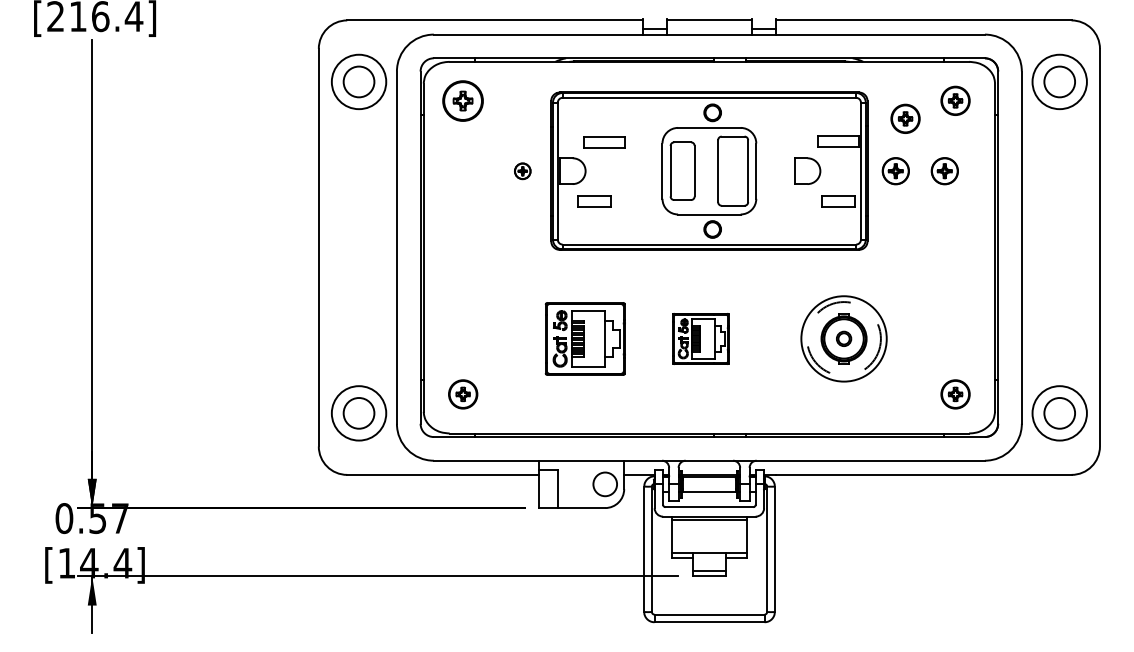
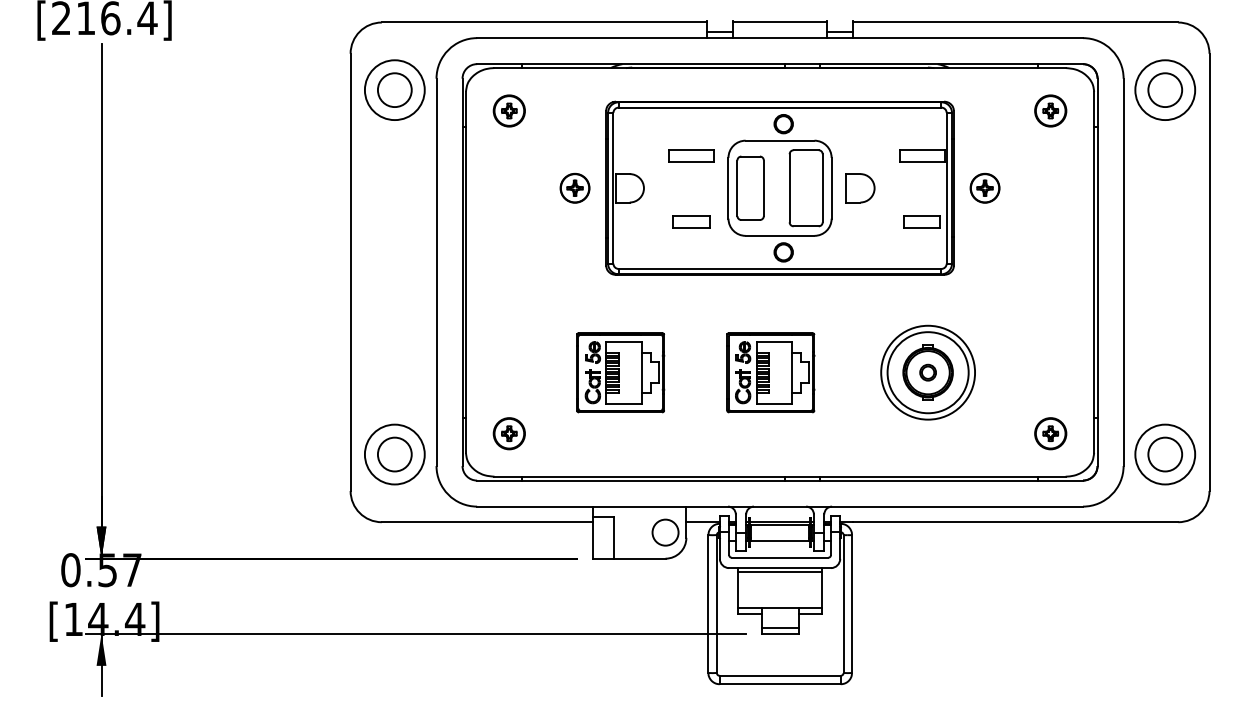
part: (463, 100) -> (509, 110), size x0.71
part: (905, 118) -> (995, 130), removed
part: (604, 142) -> (691, 155), moved
part: (807, 170) -> (860, 187), moved
part: (522, 171) -> (574, 188), size x1.67
part: (944, 171) -> (1038, 188), removed
part: (594, 201) -> (691, 221), moved
part: (584, 338) -> (619, 372), moved
part: (700, 338) -> (770, 372), size x1.43
circle: (843, 338) -> (927, 372), dashed -> solid

